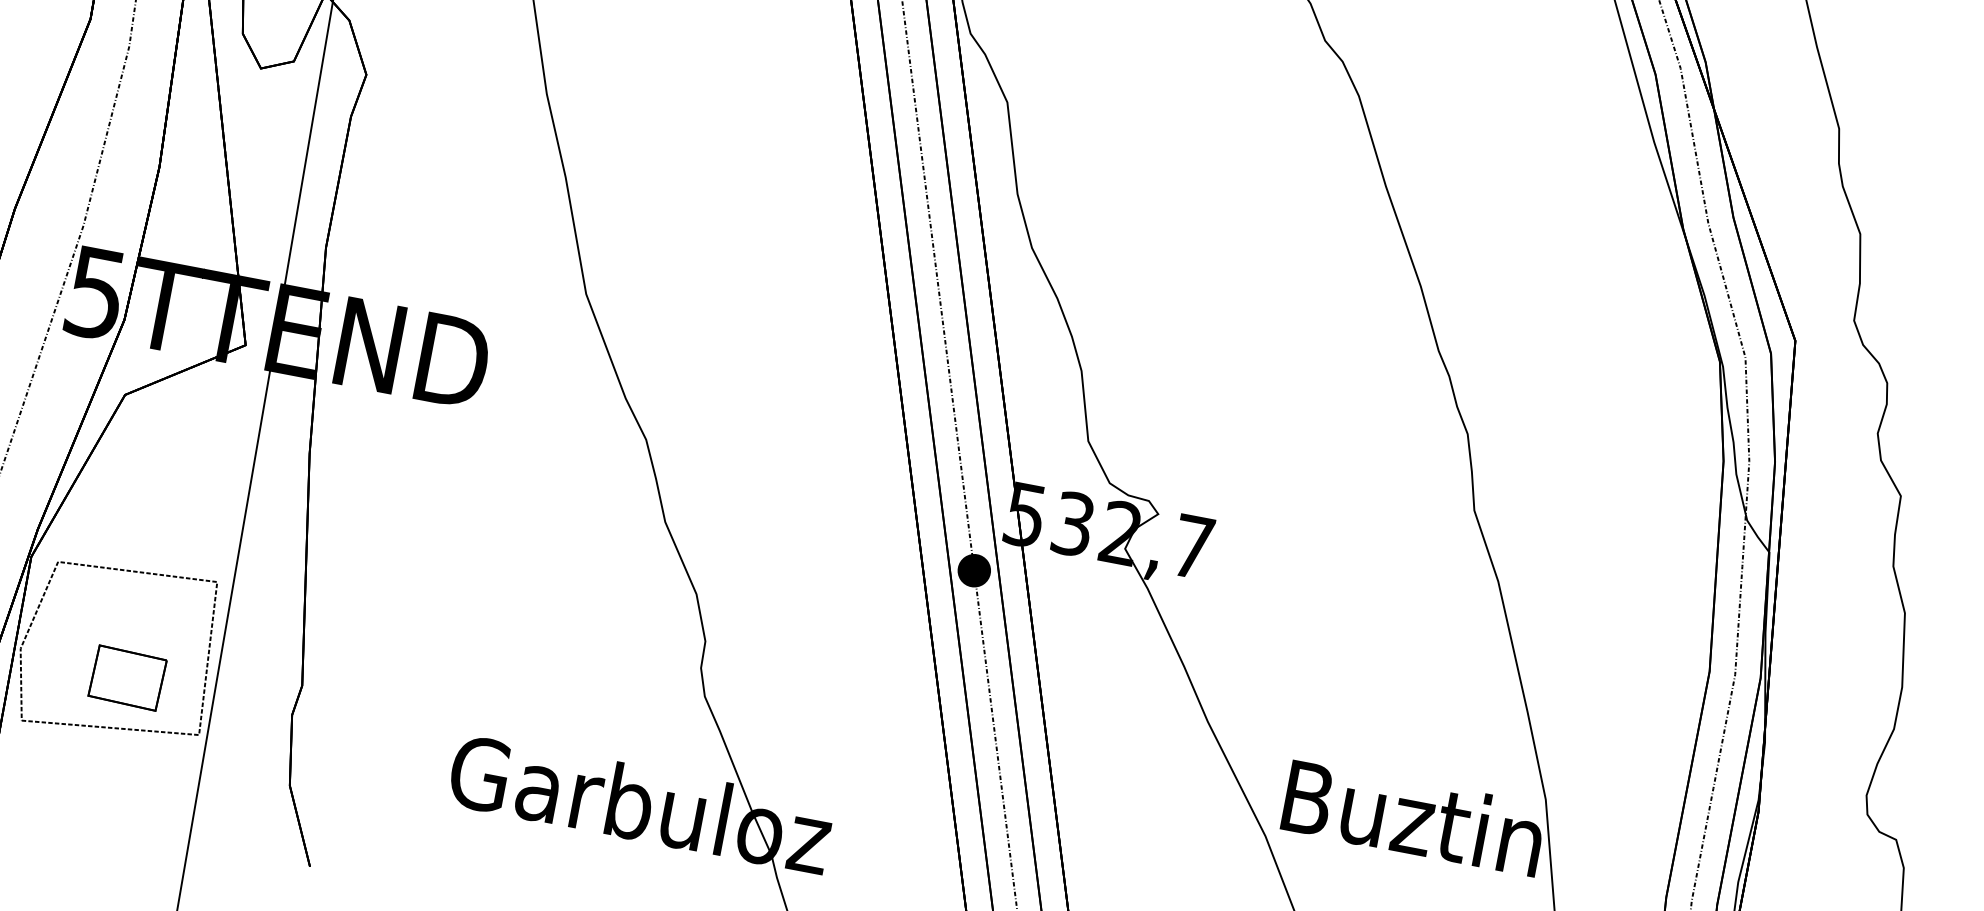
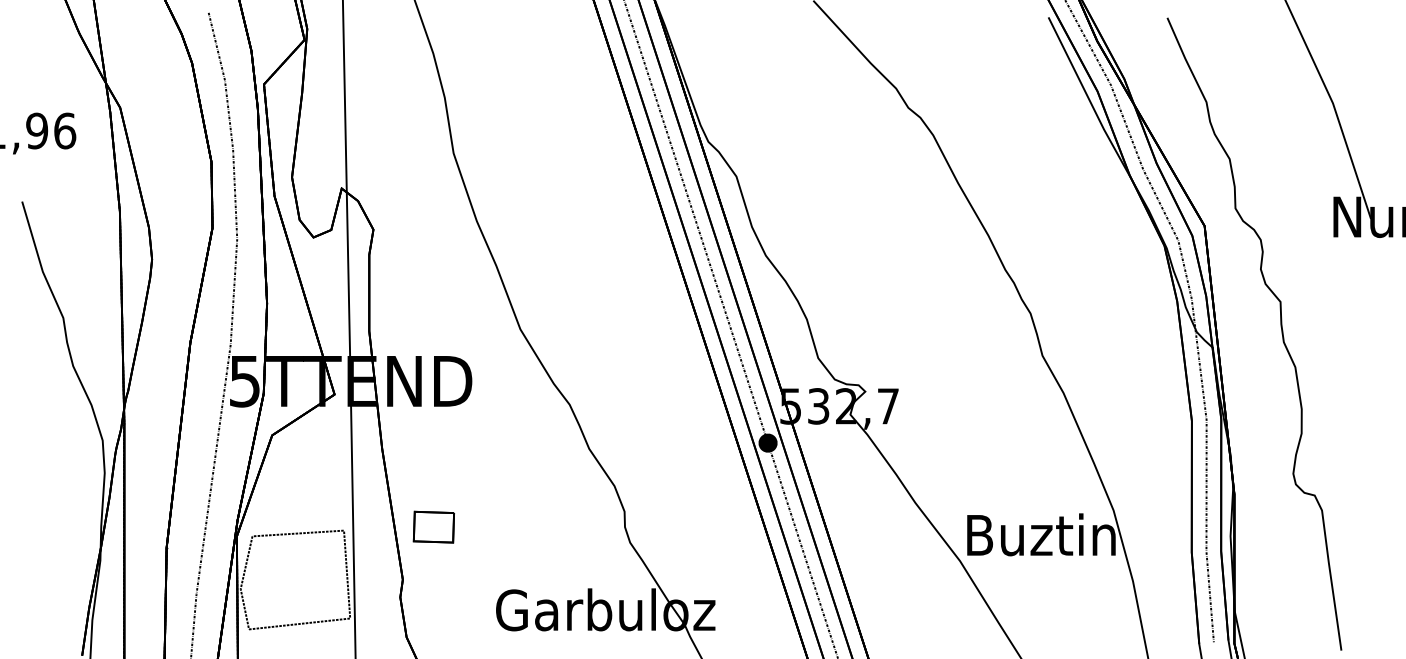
part: (127, 676) -> (433, 526), moved

